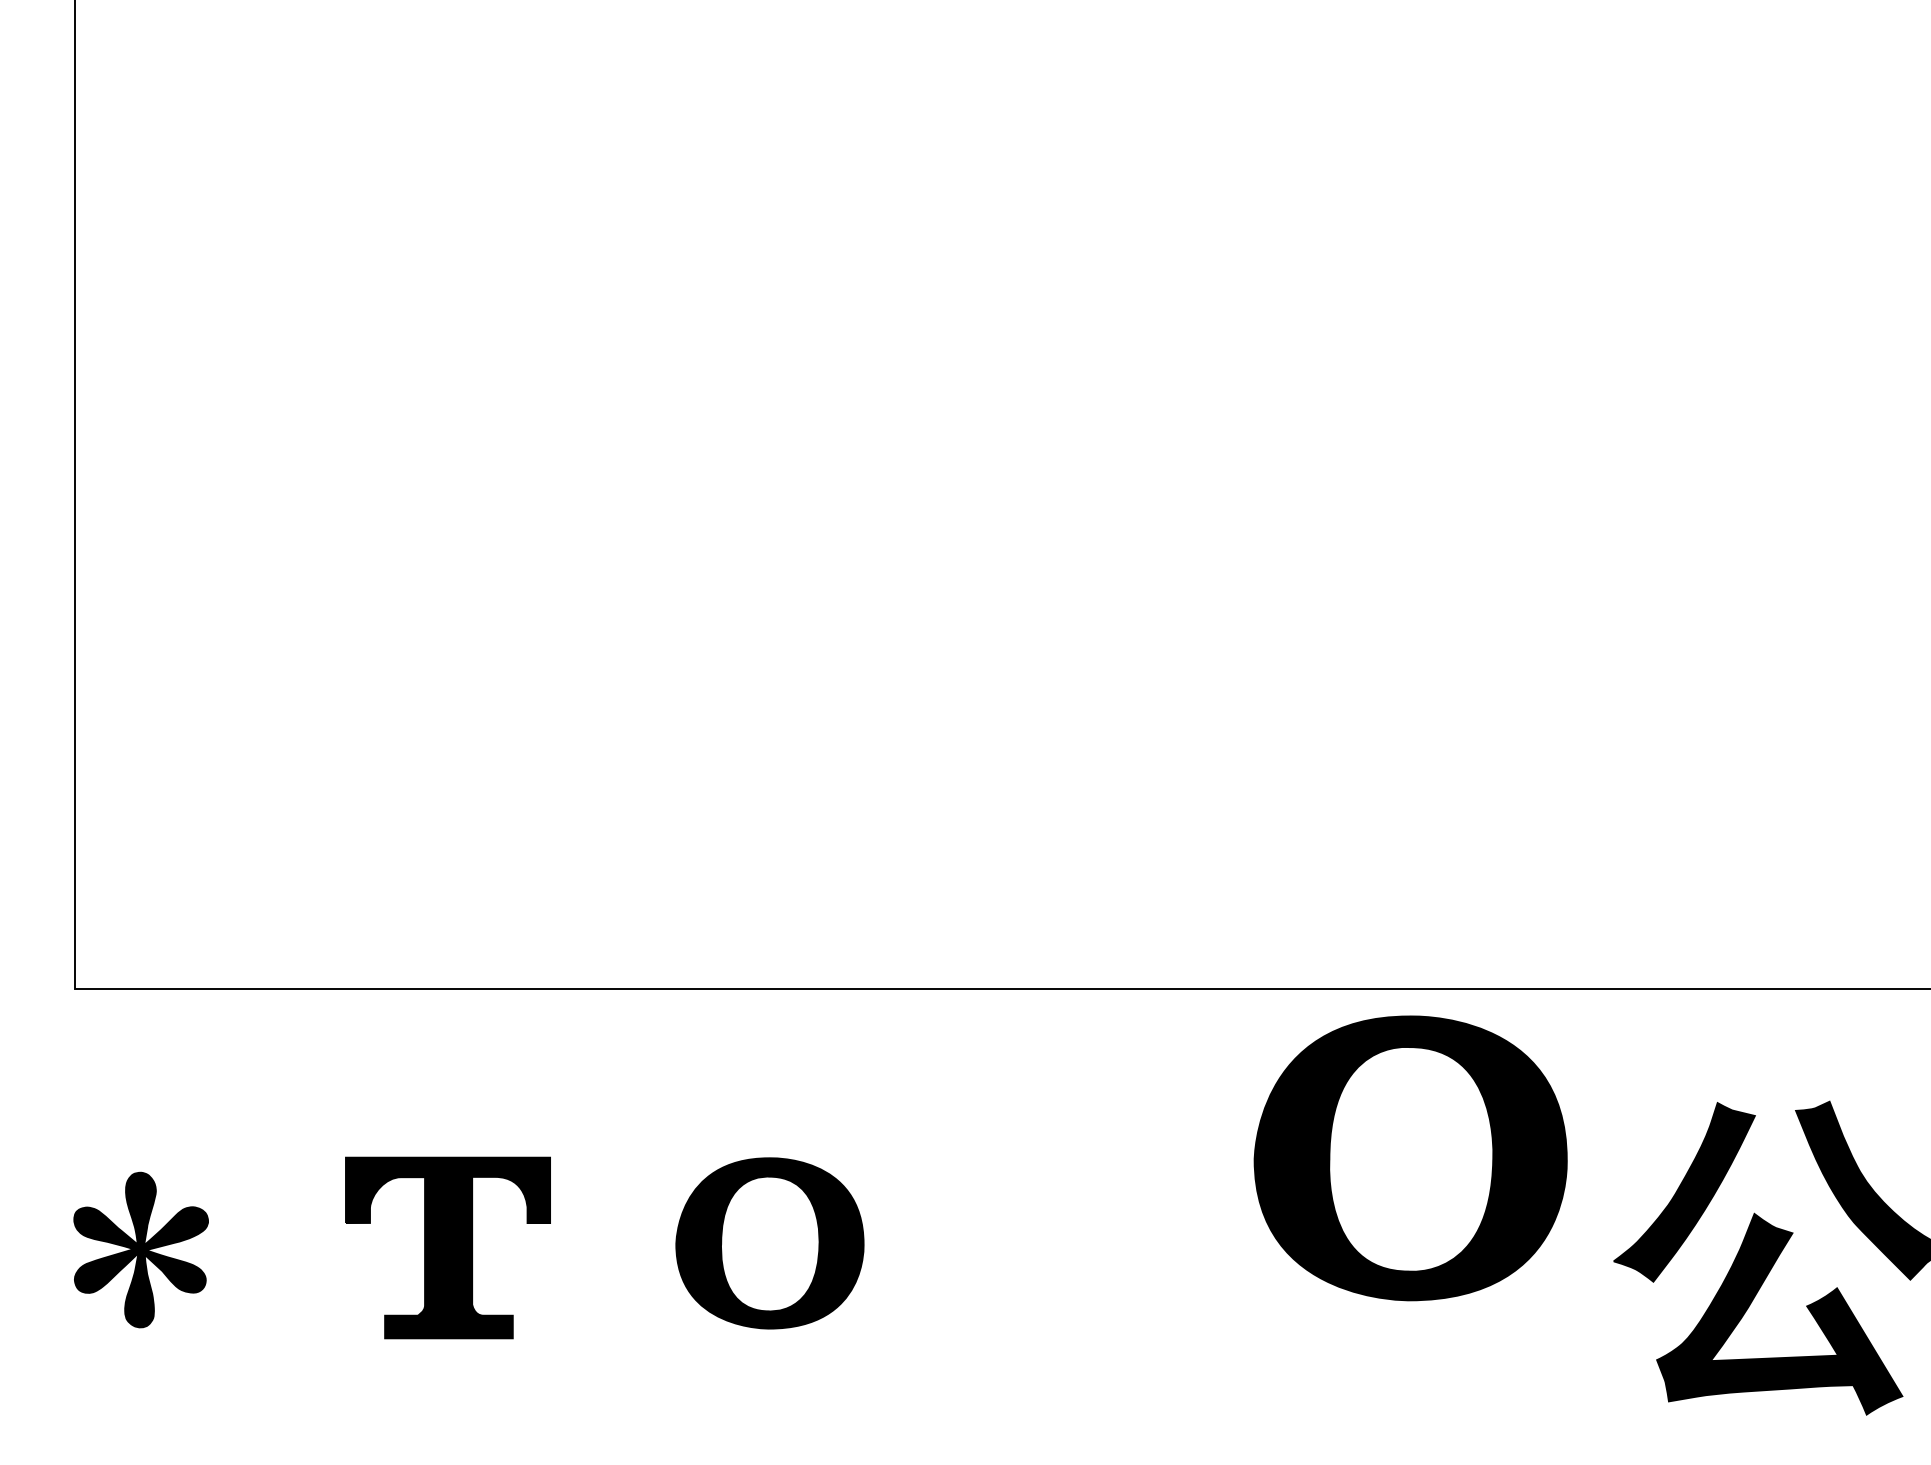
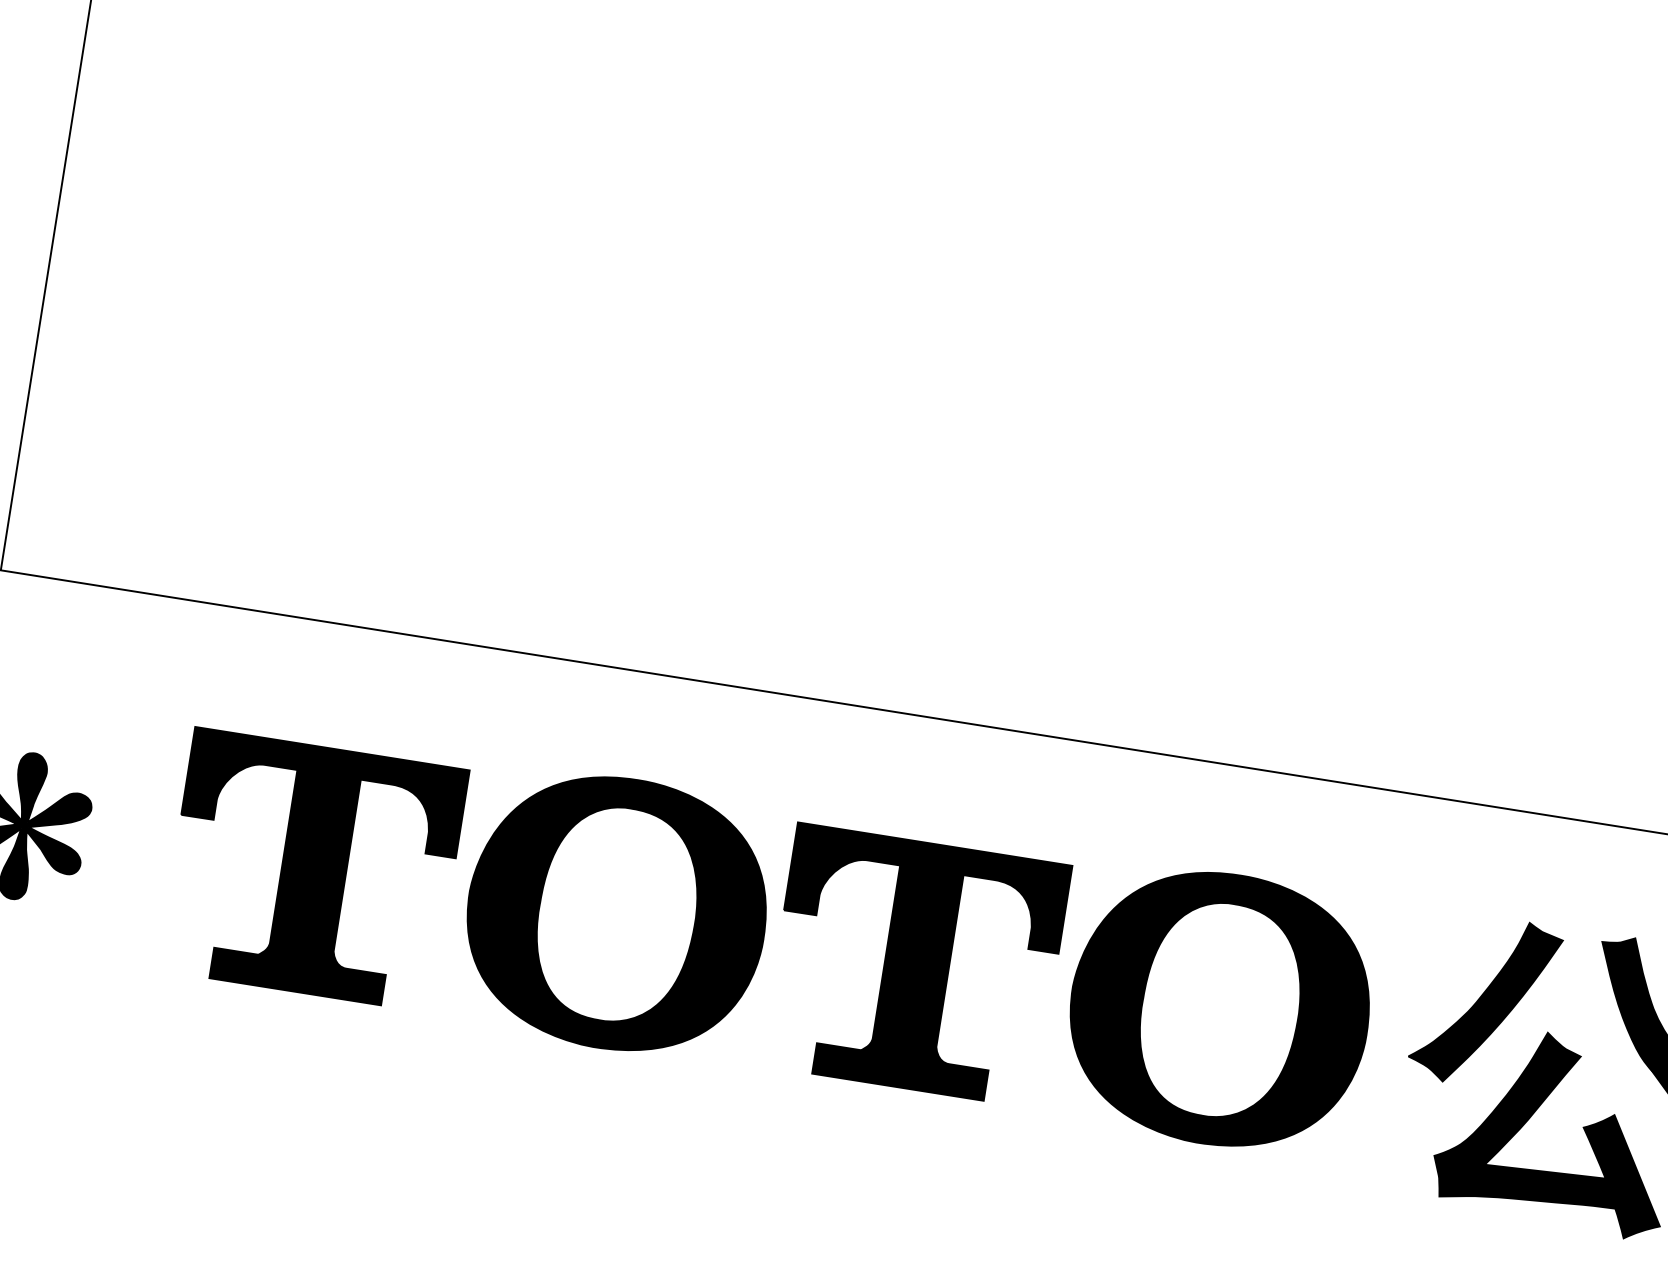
part: (1410, 1158) -> (1219, 1009), moved
part: (769, 1243) -> (616, 913), size x1.67
part: (447, 1247) -> (312, 869), size x1.43
part: (1088, 1247) -> (916, 965), added

